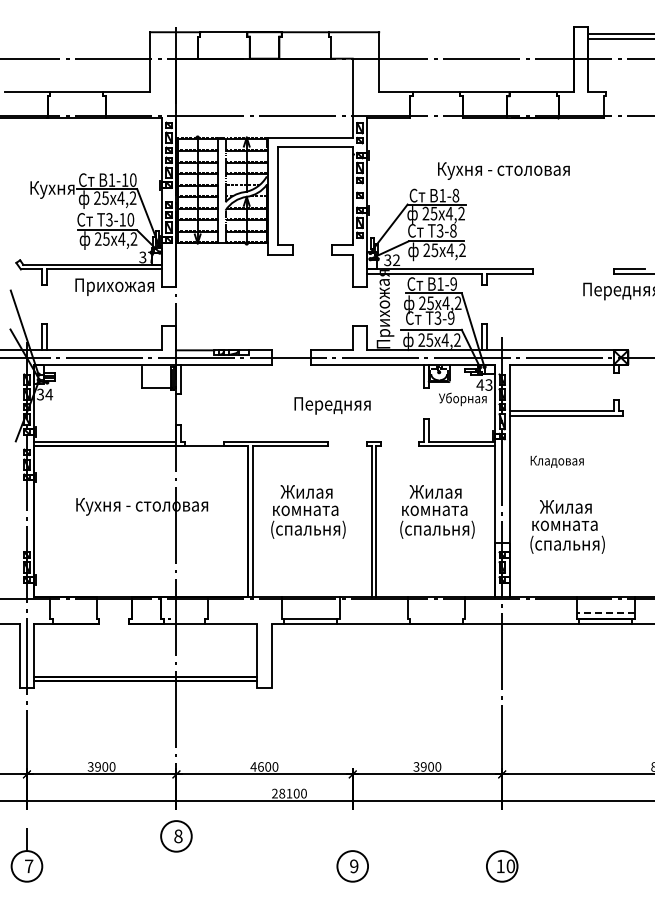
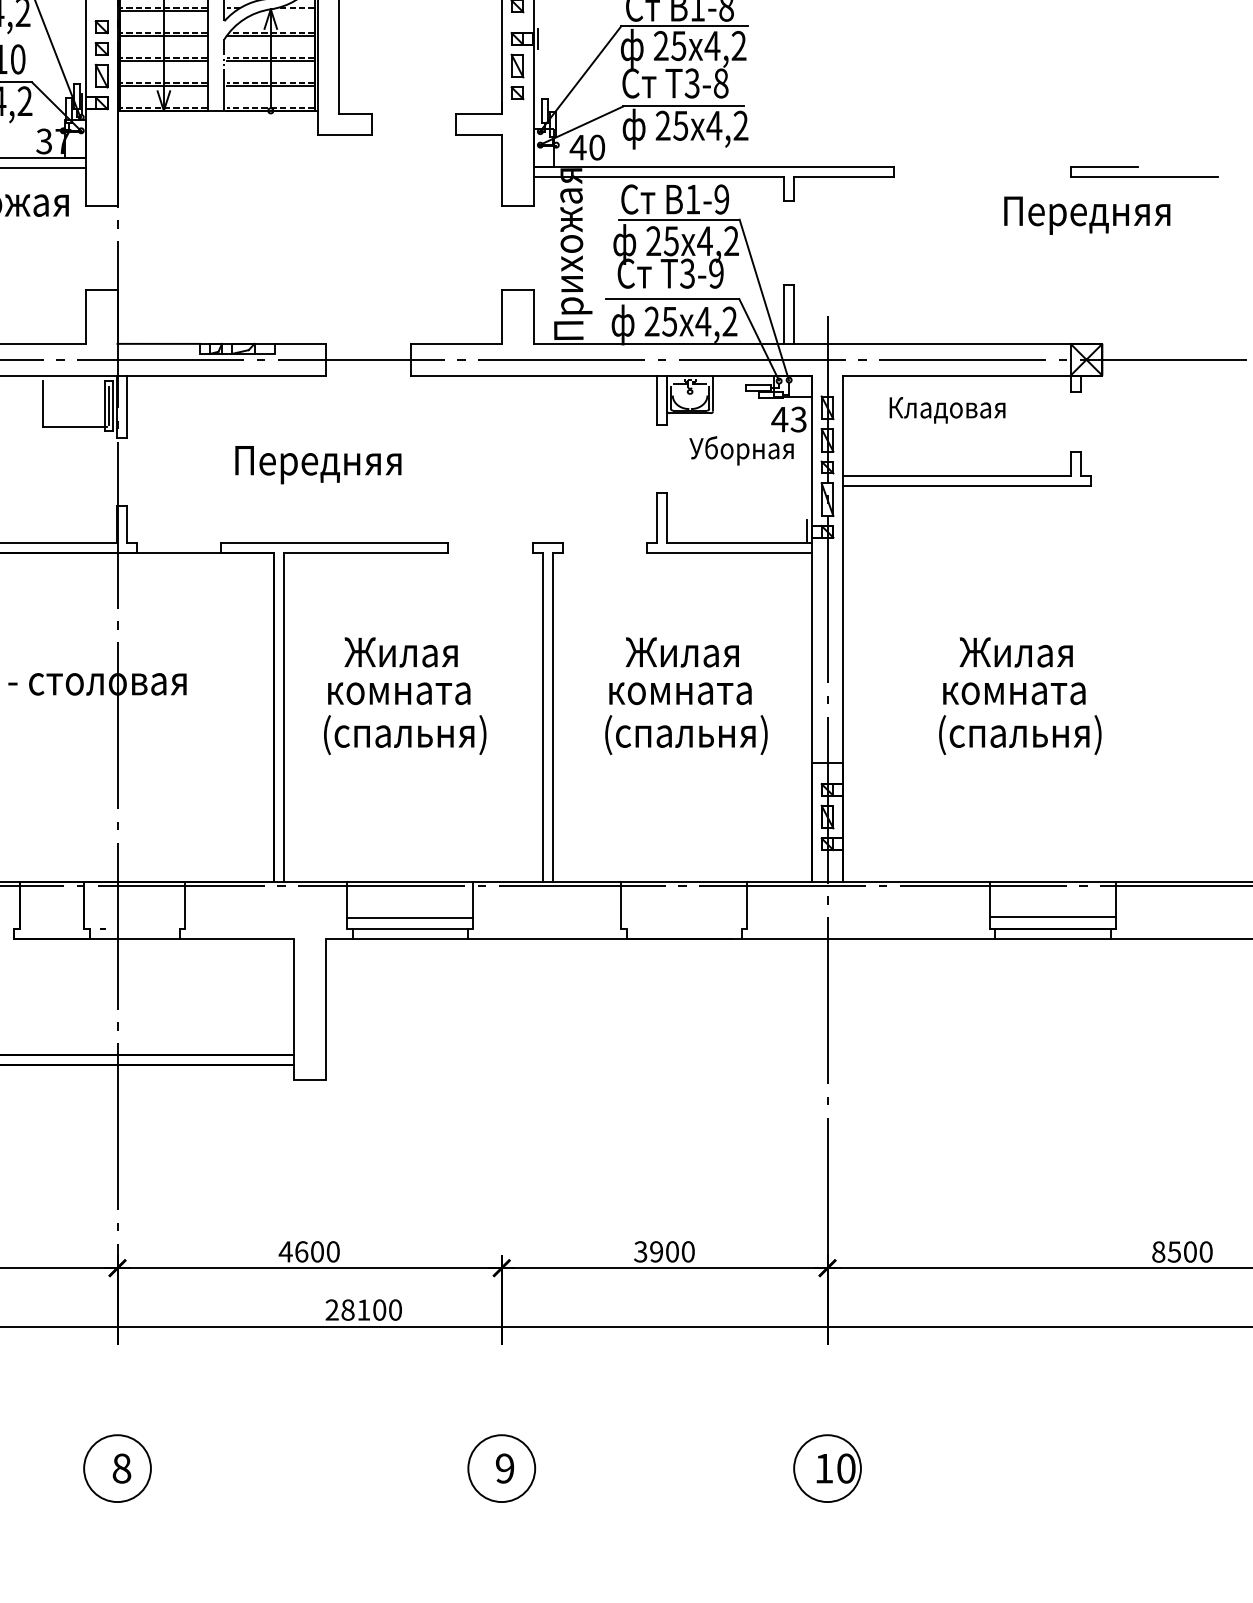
text: (391, 260) -> (586, 148), 32 -> 40
text: (332, 405) -> (318, 464), moved
text: (556, 461) -> (945, 409), moved
text: (567, 526) -> (1019, 695), moved
line: (310, 613) -> (409, 917), added
line: (605, 613) -> (1052, 917), dashed -> solid
part: (176, 836) -> (117, 1468), moved

